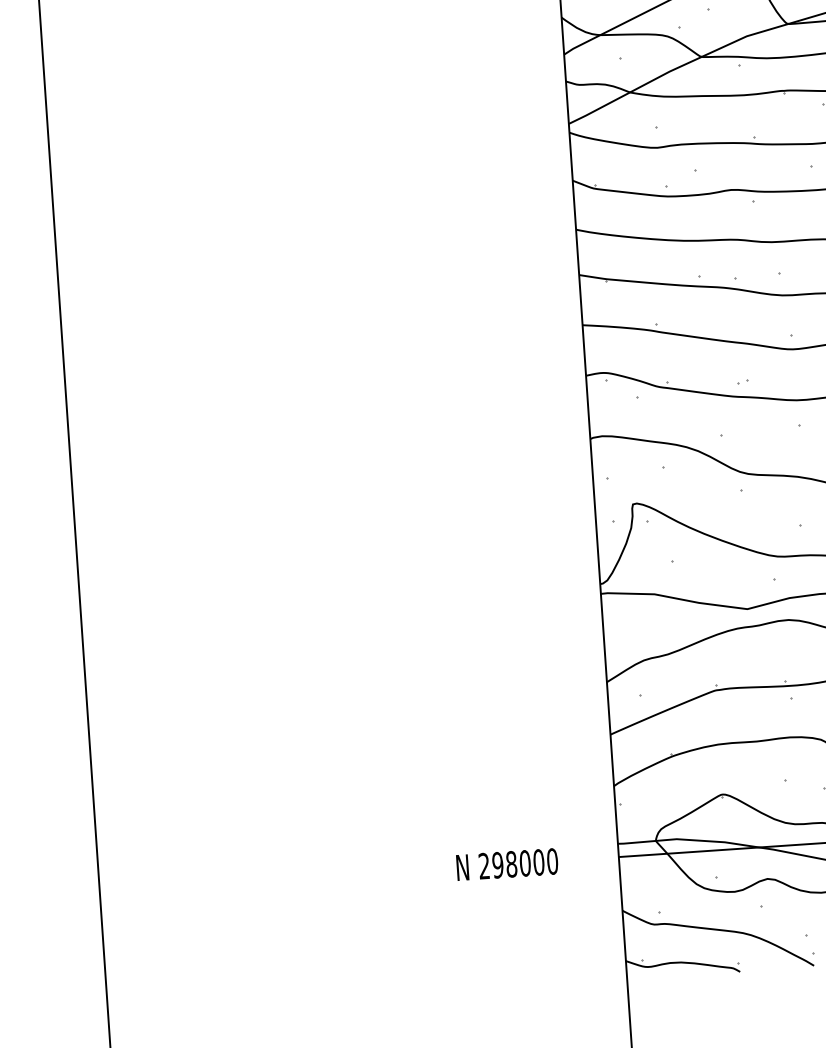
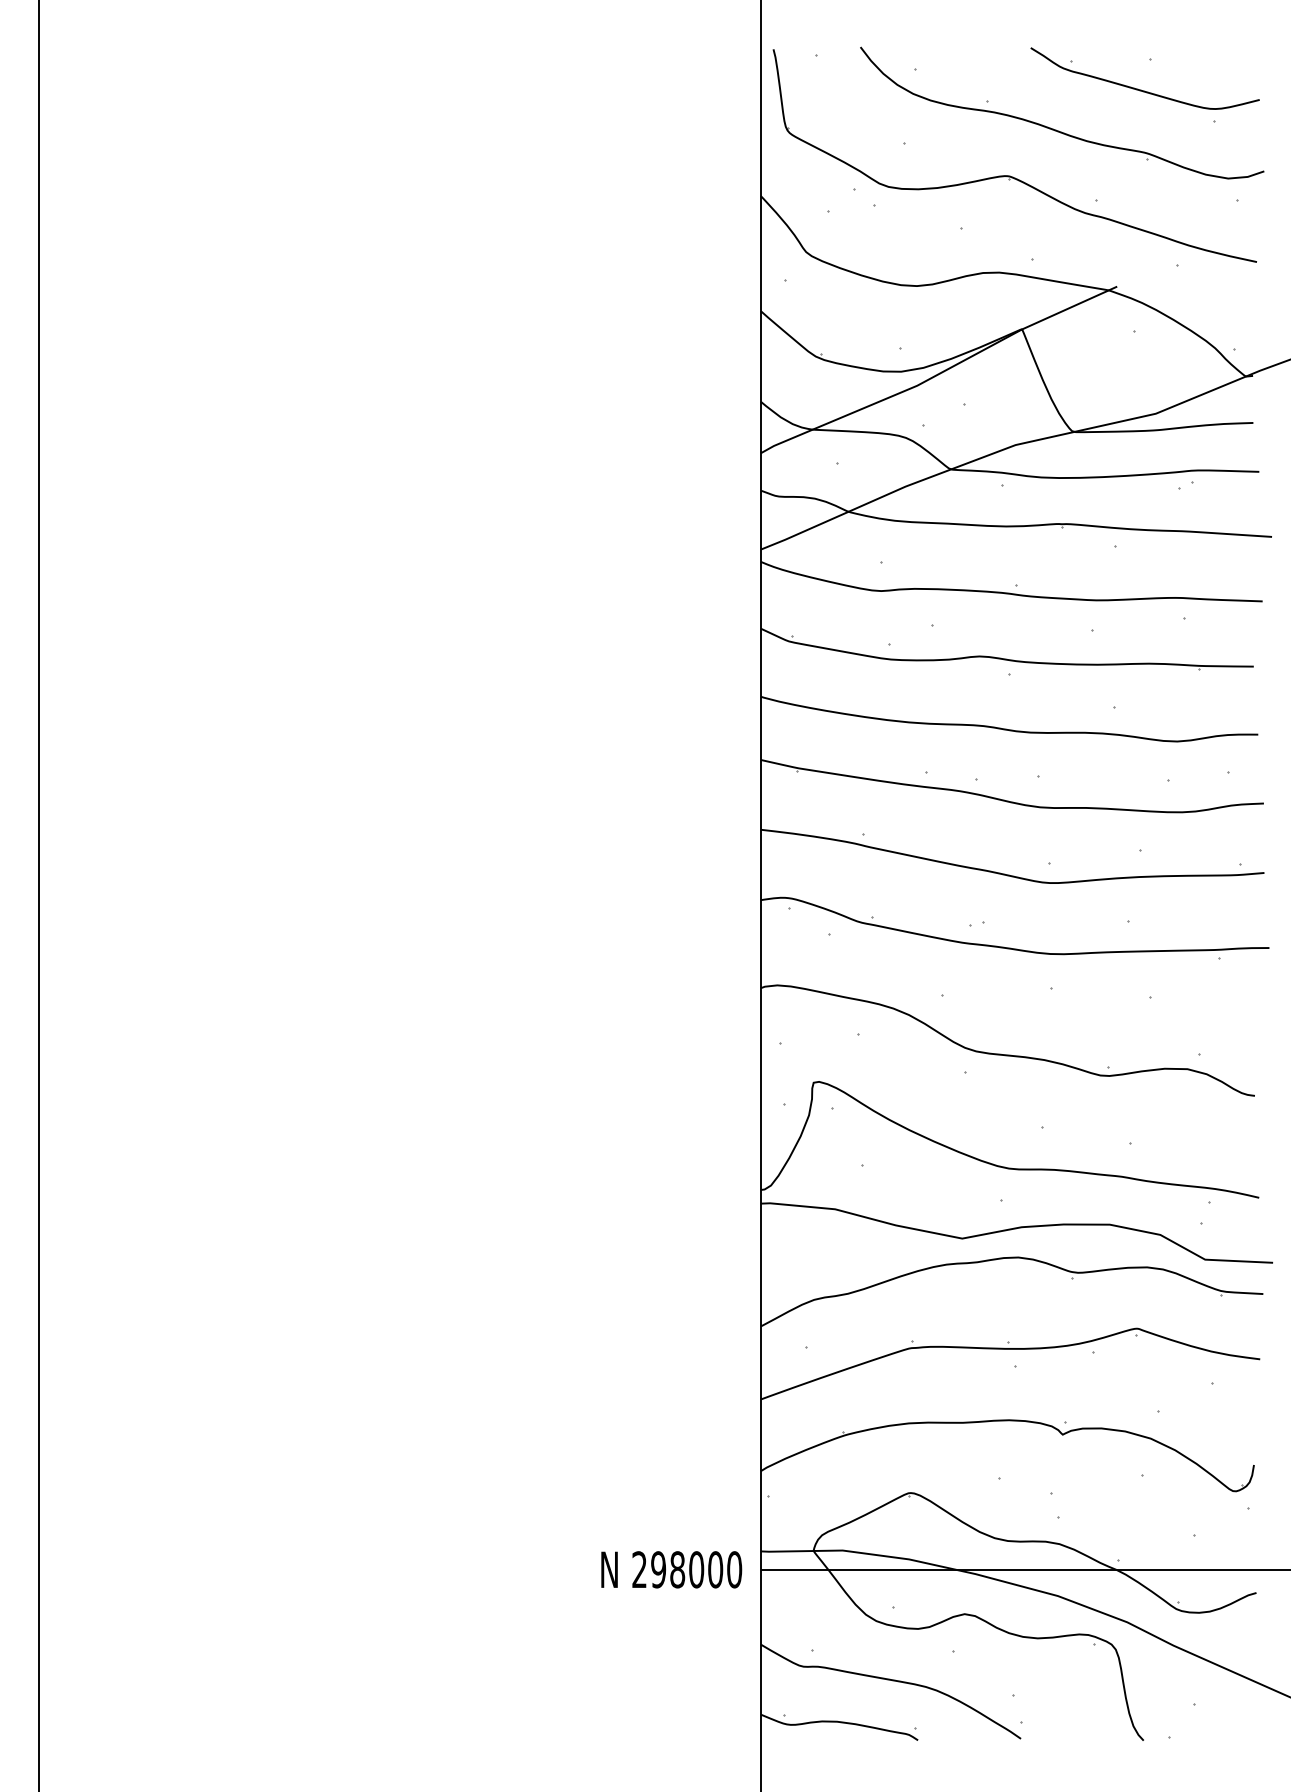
text: (507, 864) -> (671, 1569), moved

